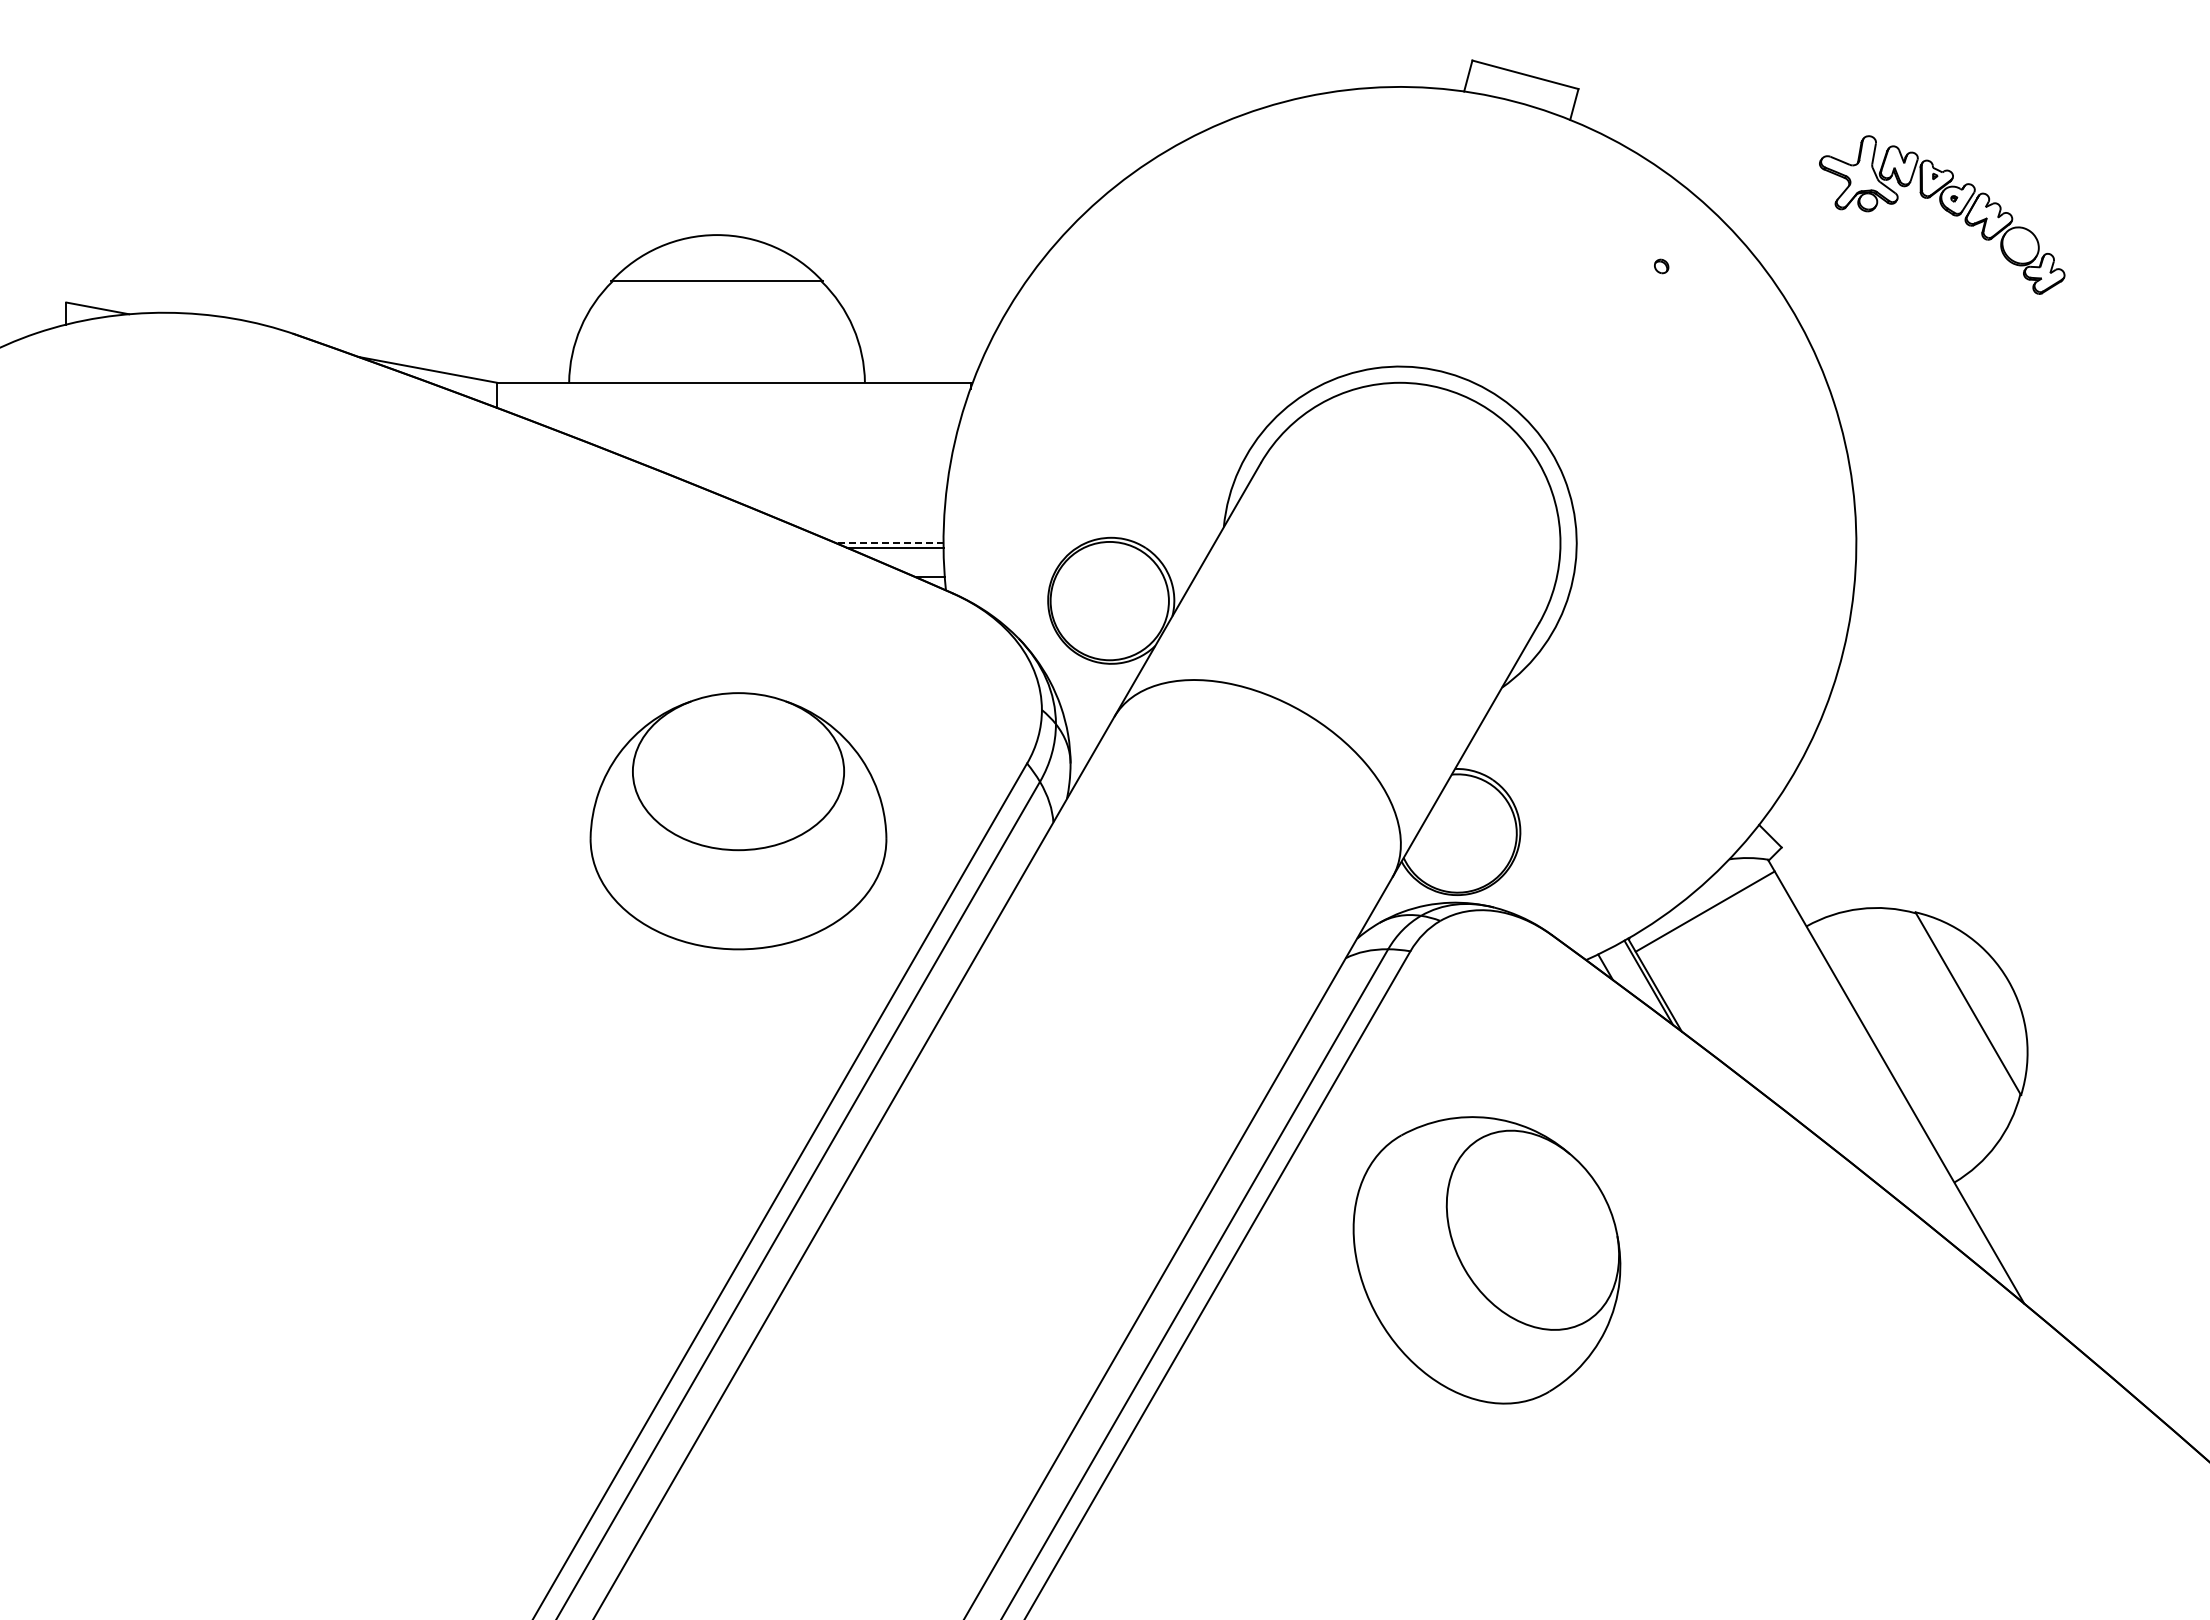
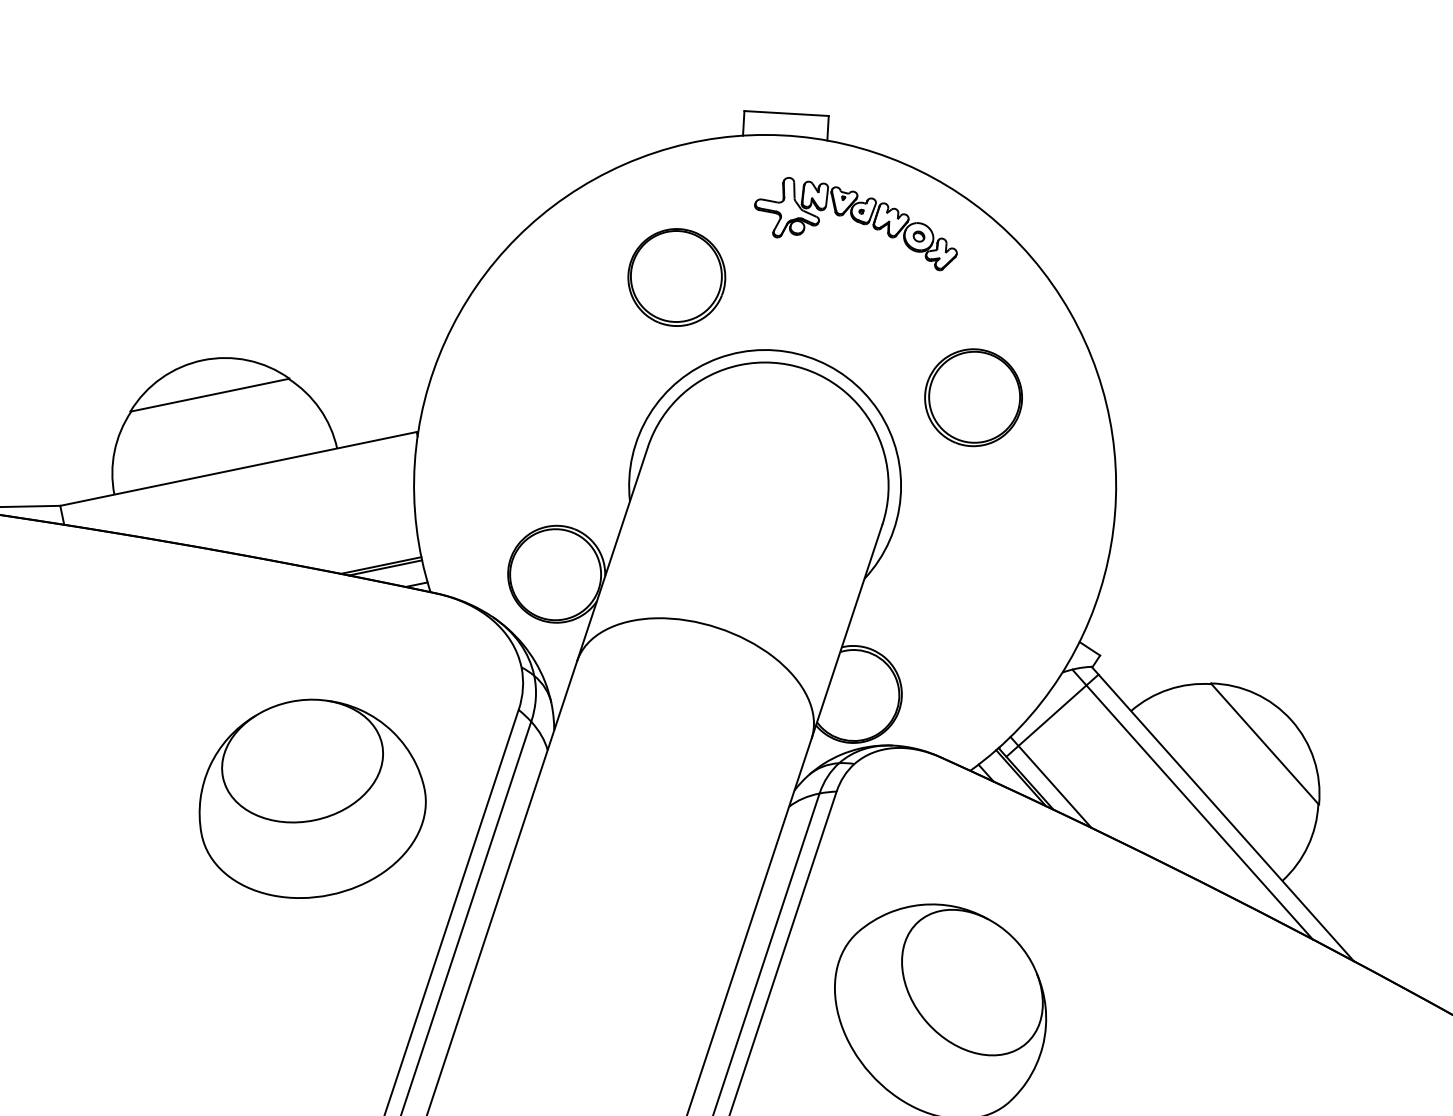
part: (1942, 214) -> (855, 225), moved
part: (1342, 254) -> (676, 277), added
part: (1688, 485) -> (973, 397), added
line: (889, 543) -> (380, 565), dashed -> solid
line: (1685, 995) -> (1050, 781), added
line: (1859, 1061) -> (1192, 804), added

